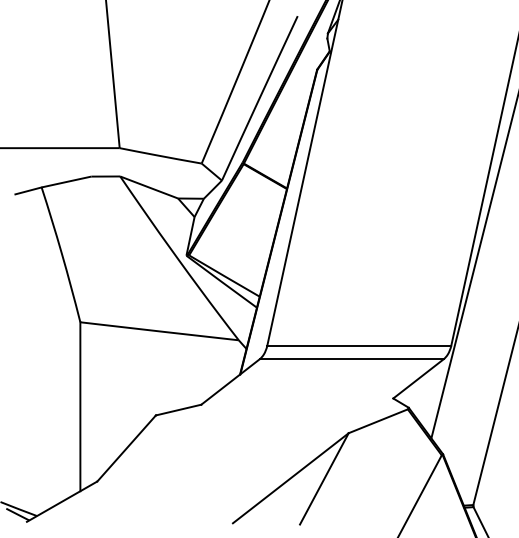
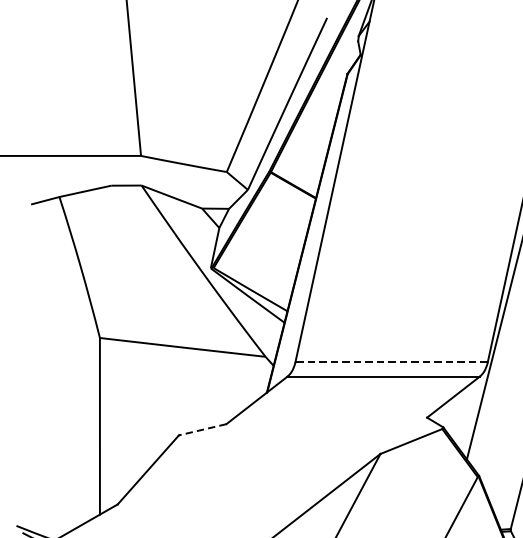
line: (359, 345) -> (391, 362), solid -> dashed
line: (178, 410) -> (202, 430), solid -> dashed

